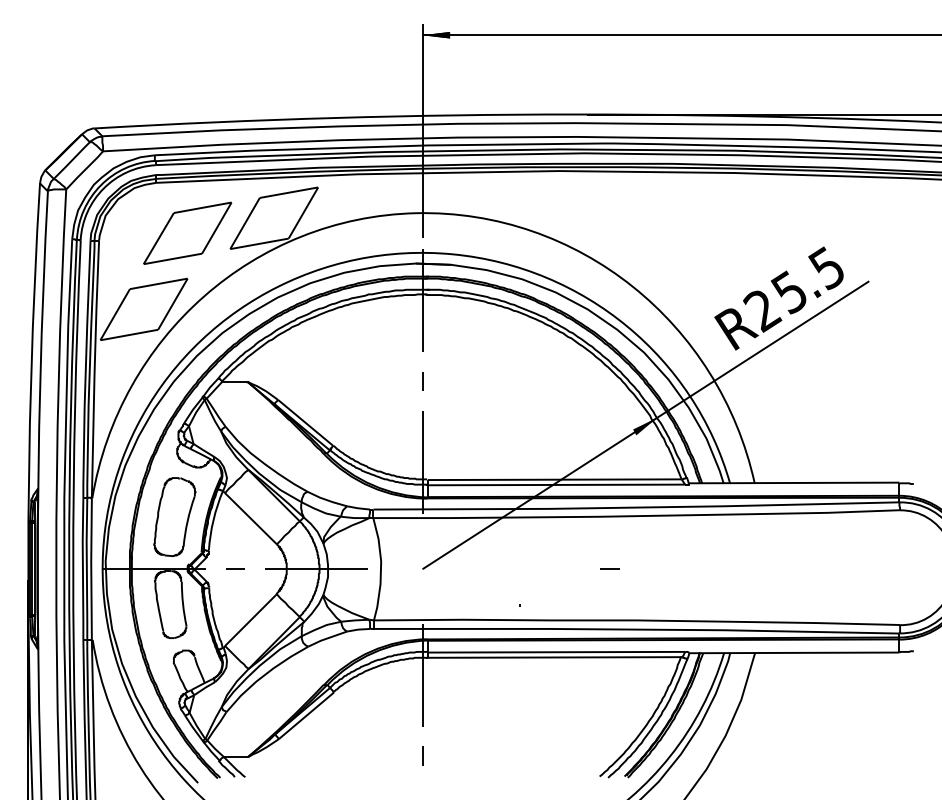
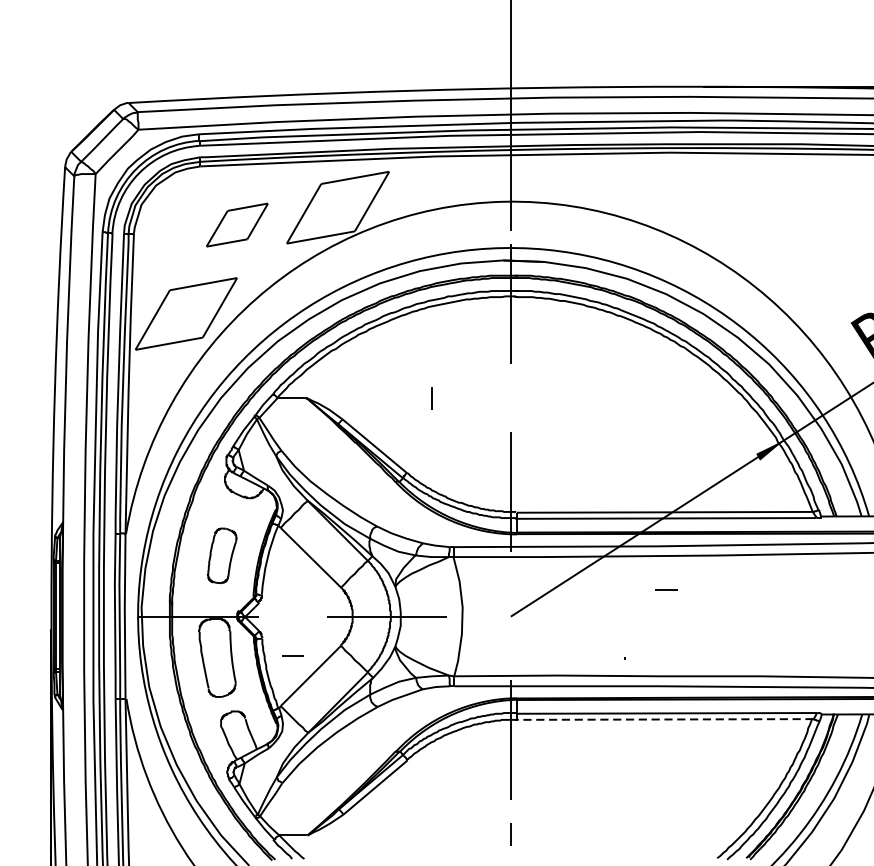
part: (187, 232) -> (236, 224), size x0.6
line: (422, 381) -> (431, 397), moved
part: (174, 516) -> (221, 555), size x0.6
line: (235, 568) -> (292, 655), moved
line: (609, 568) -> (665, 589), moved
line: (554, 657) -> (664, 719), solid -> dashed

